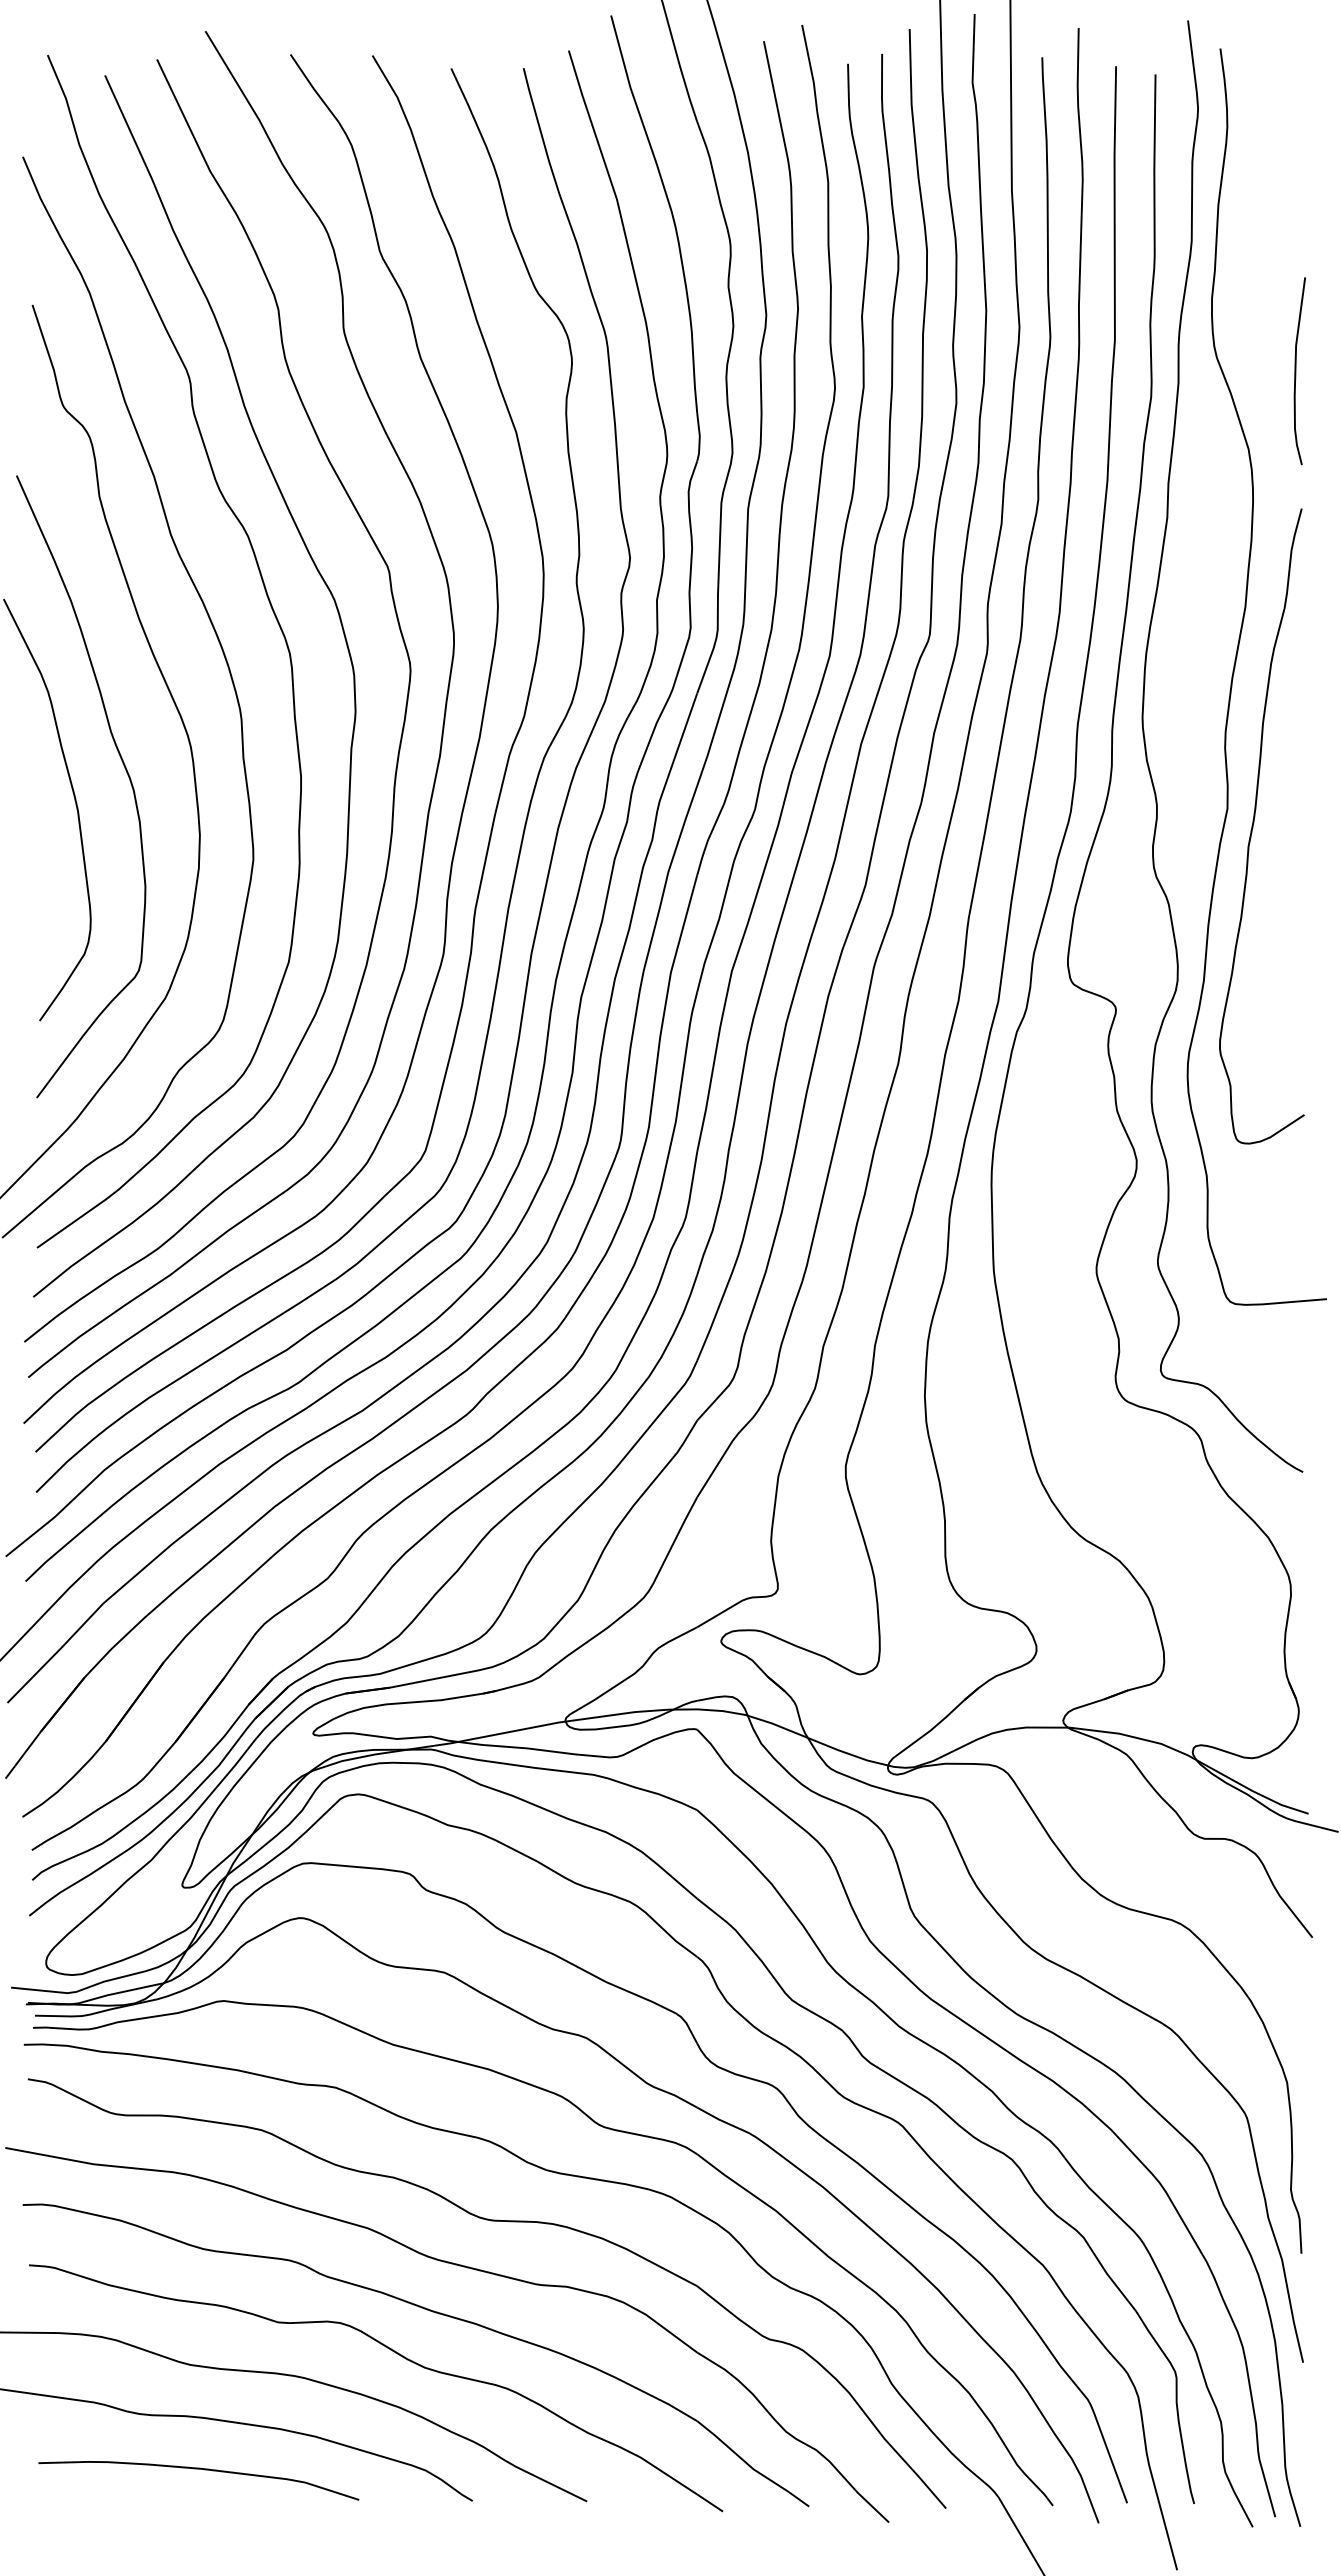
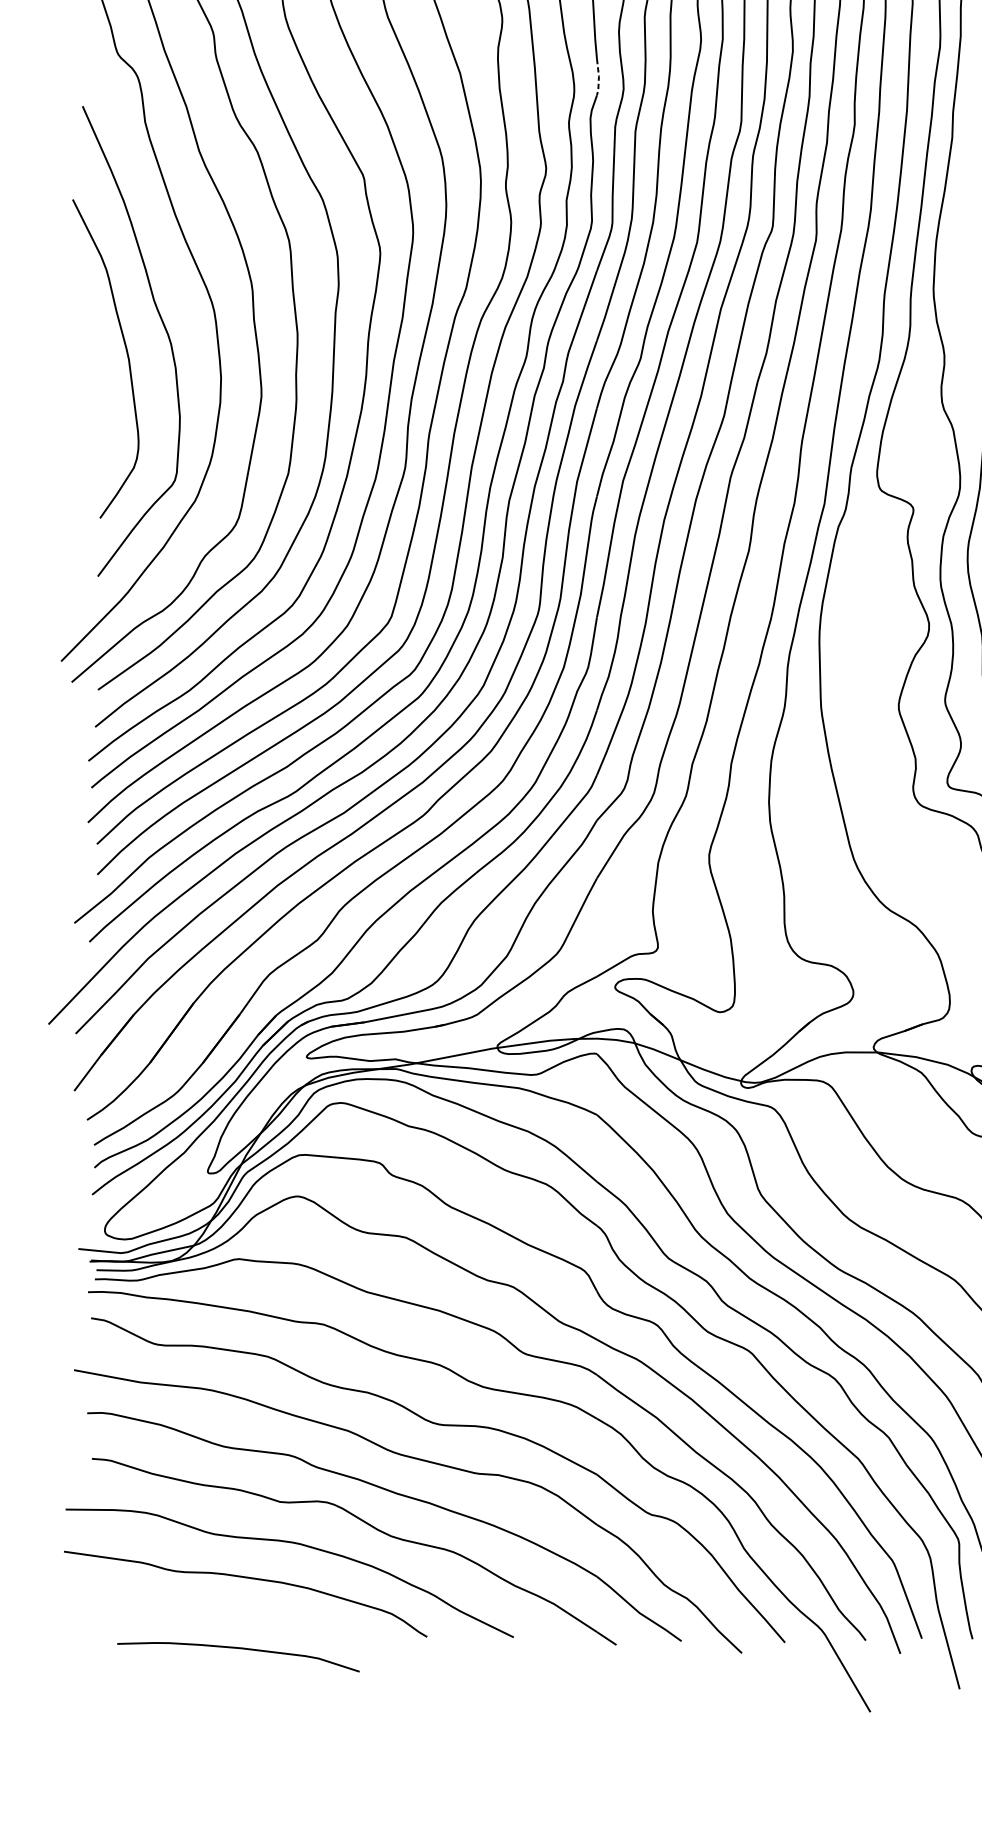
line: (699, 437) -> (598, 77), solid -> dashed
curve: (198, 2469) -> (238, 1648), moved

